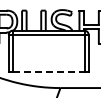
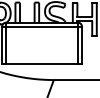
line: (48, 72) -> (41, 64), dashed -> solid

